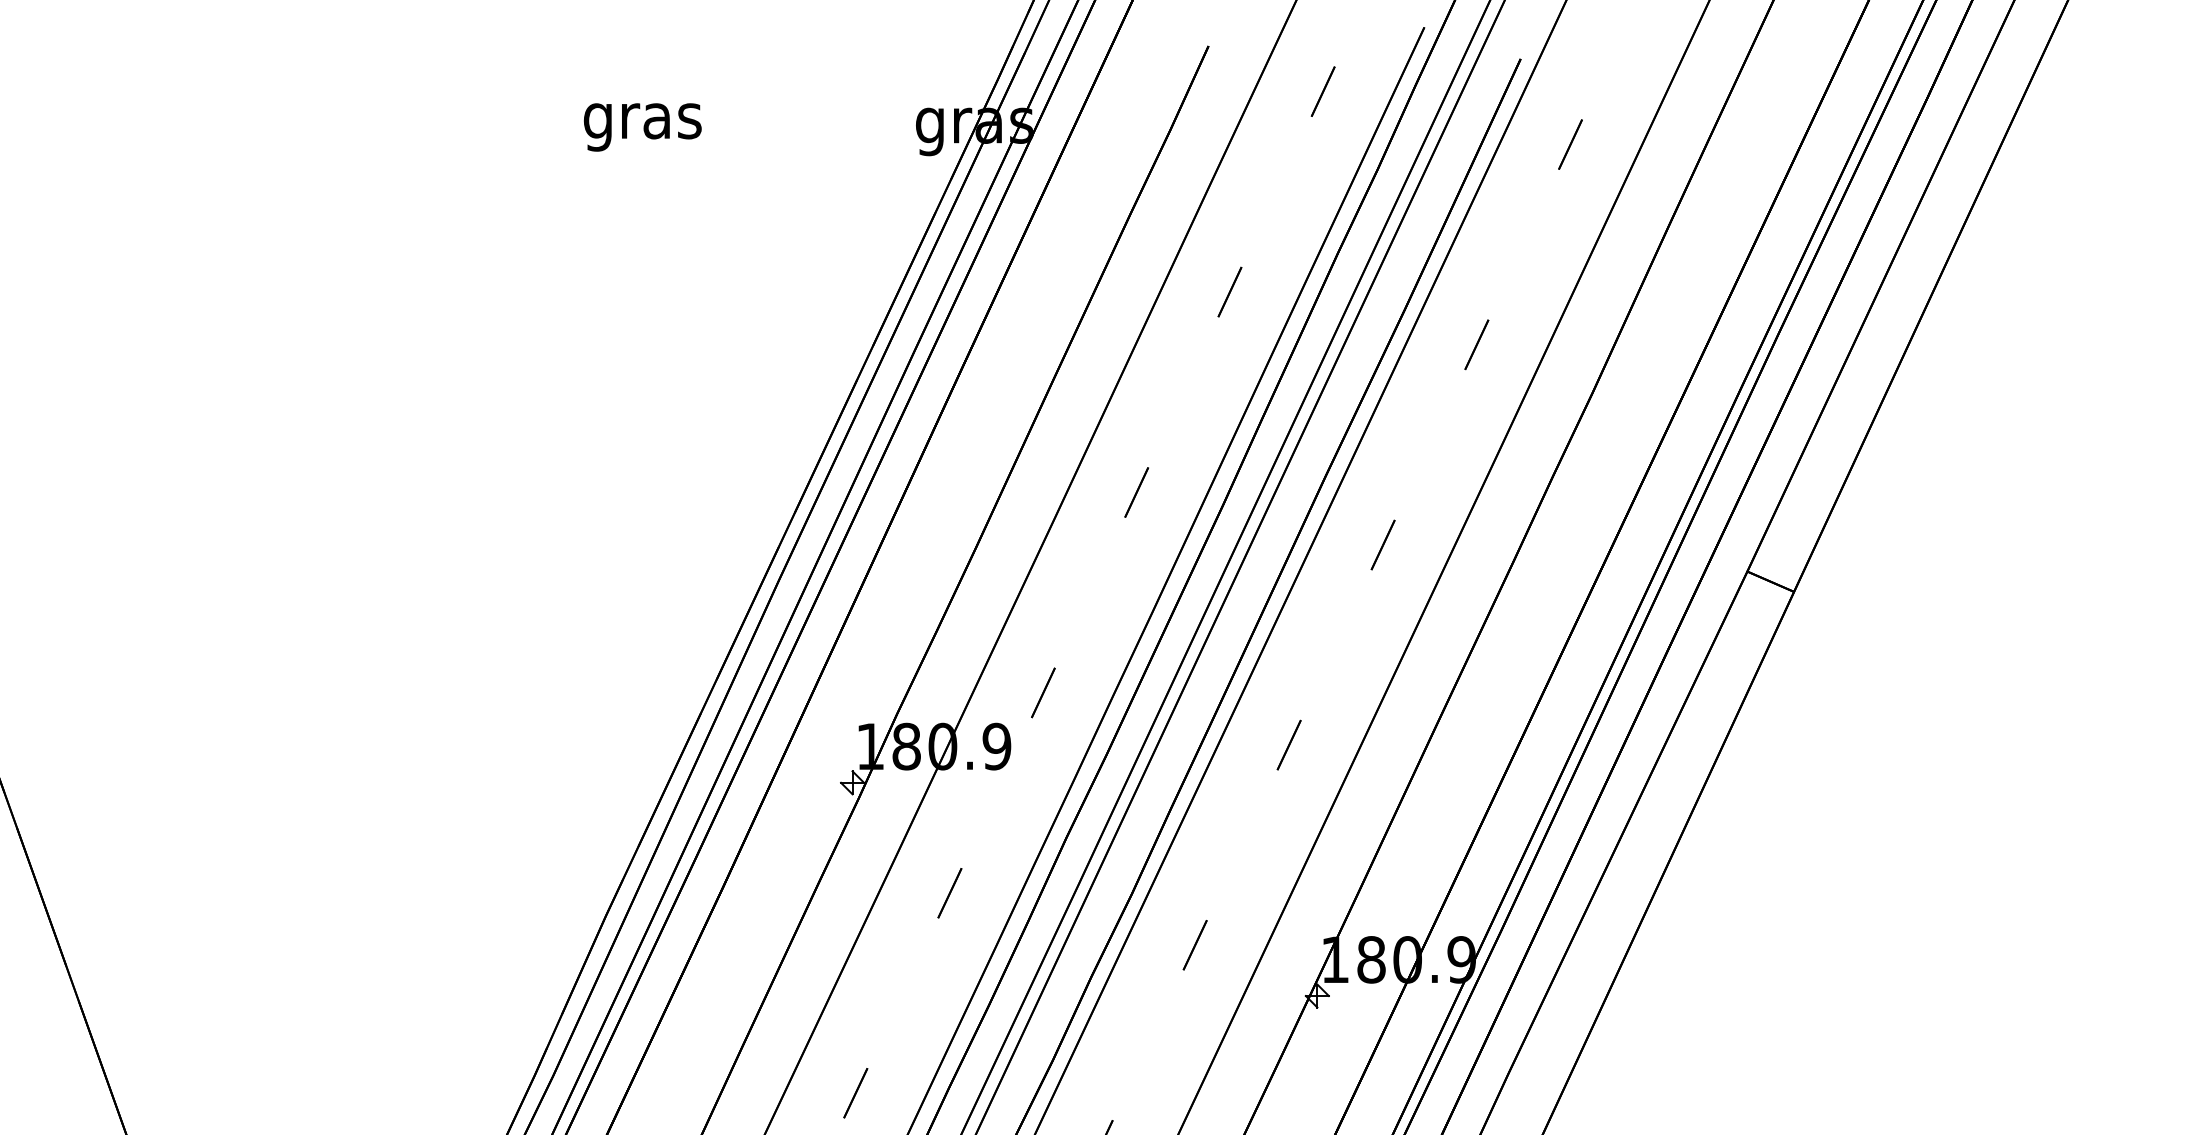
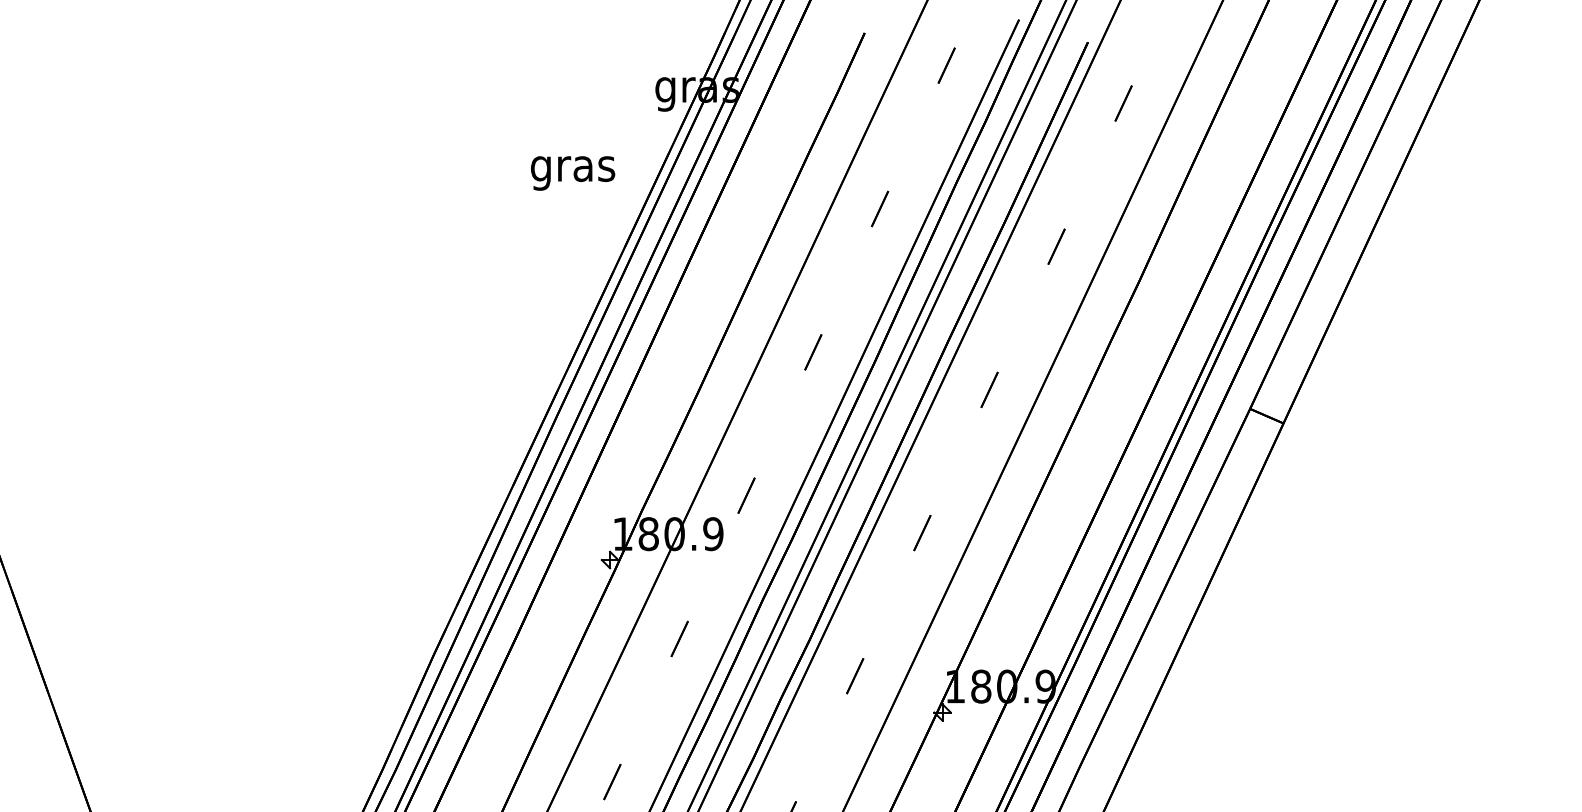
text: (642, 127) -> (572, 173), moved

